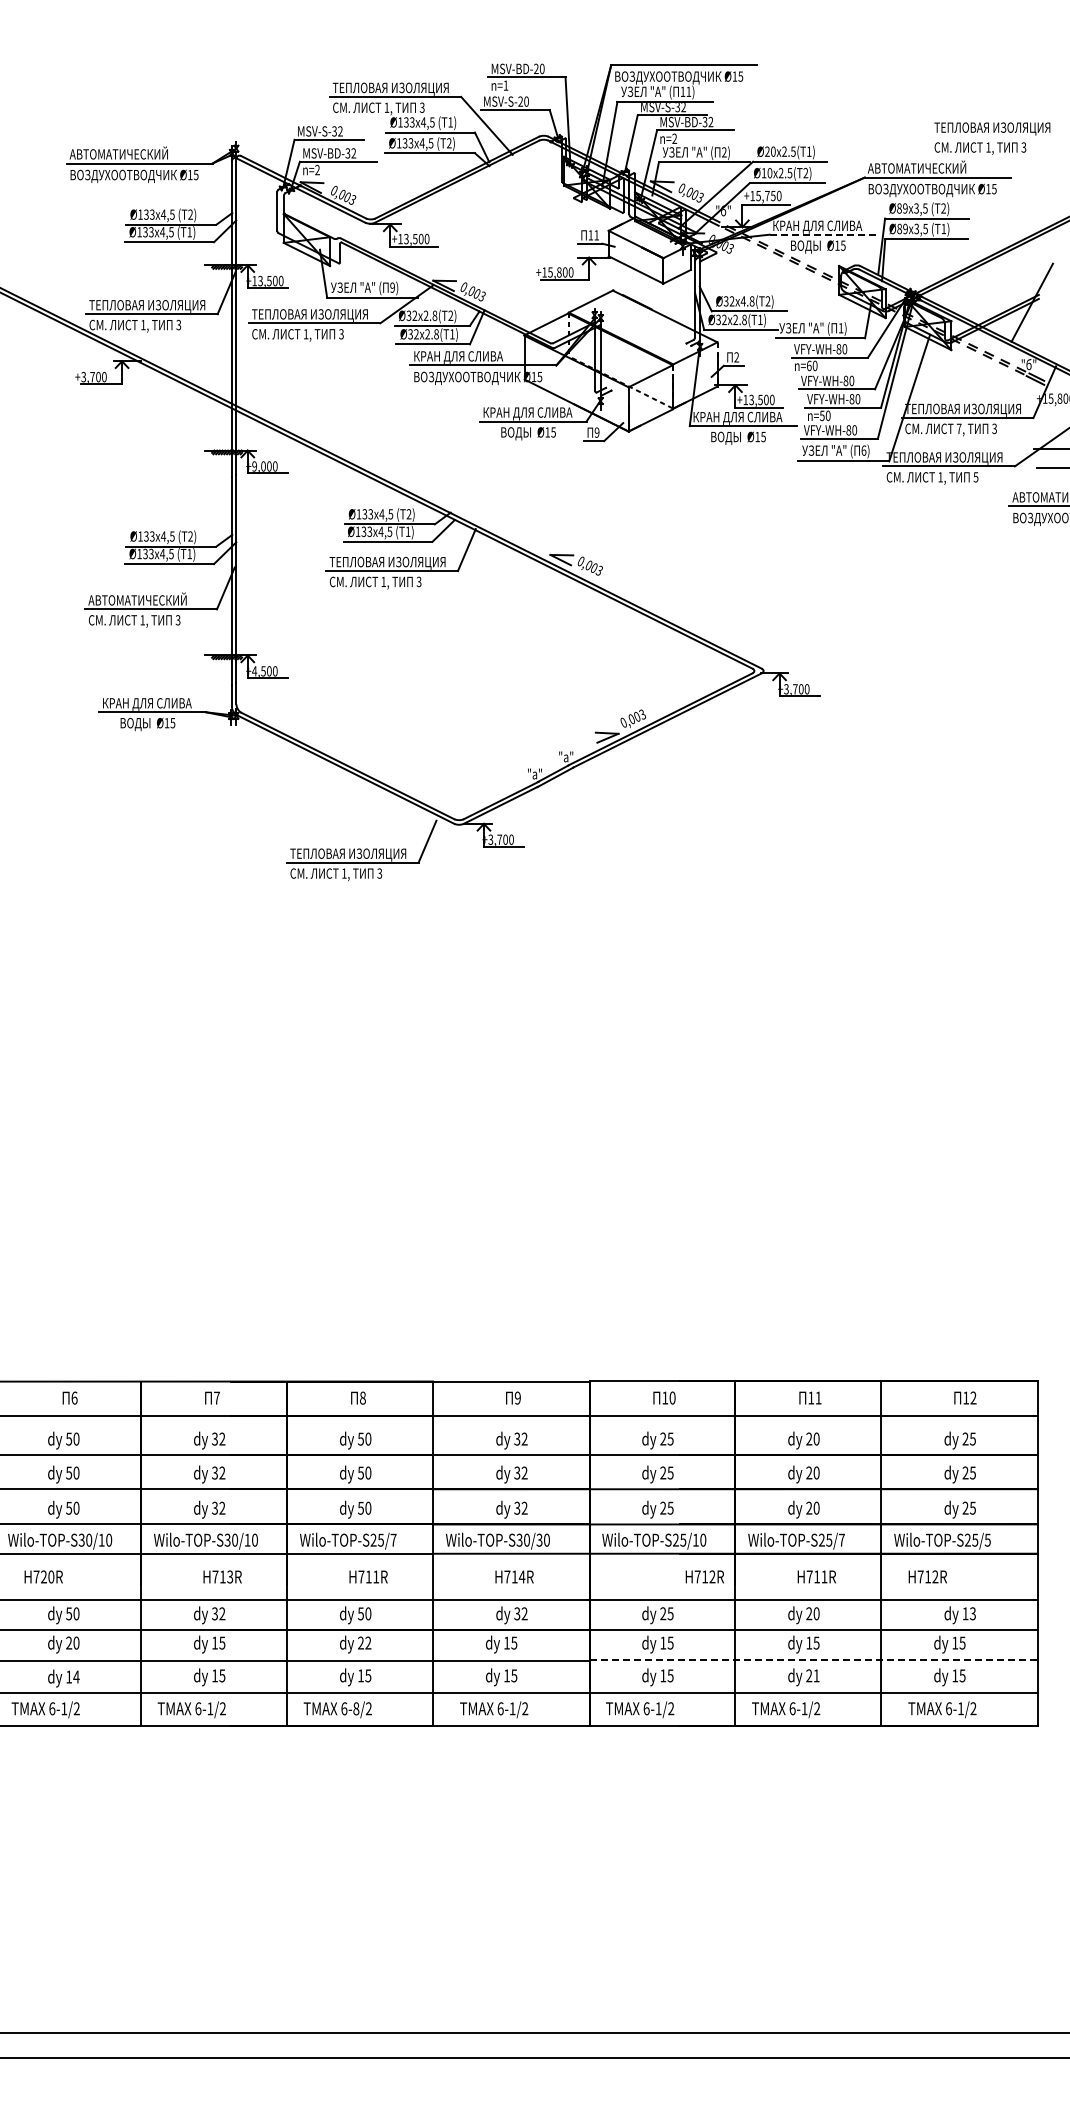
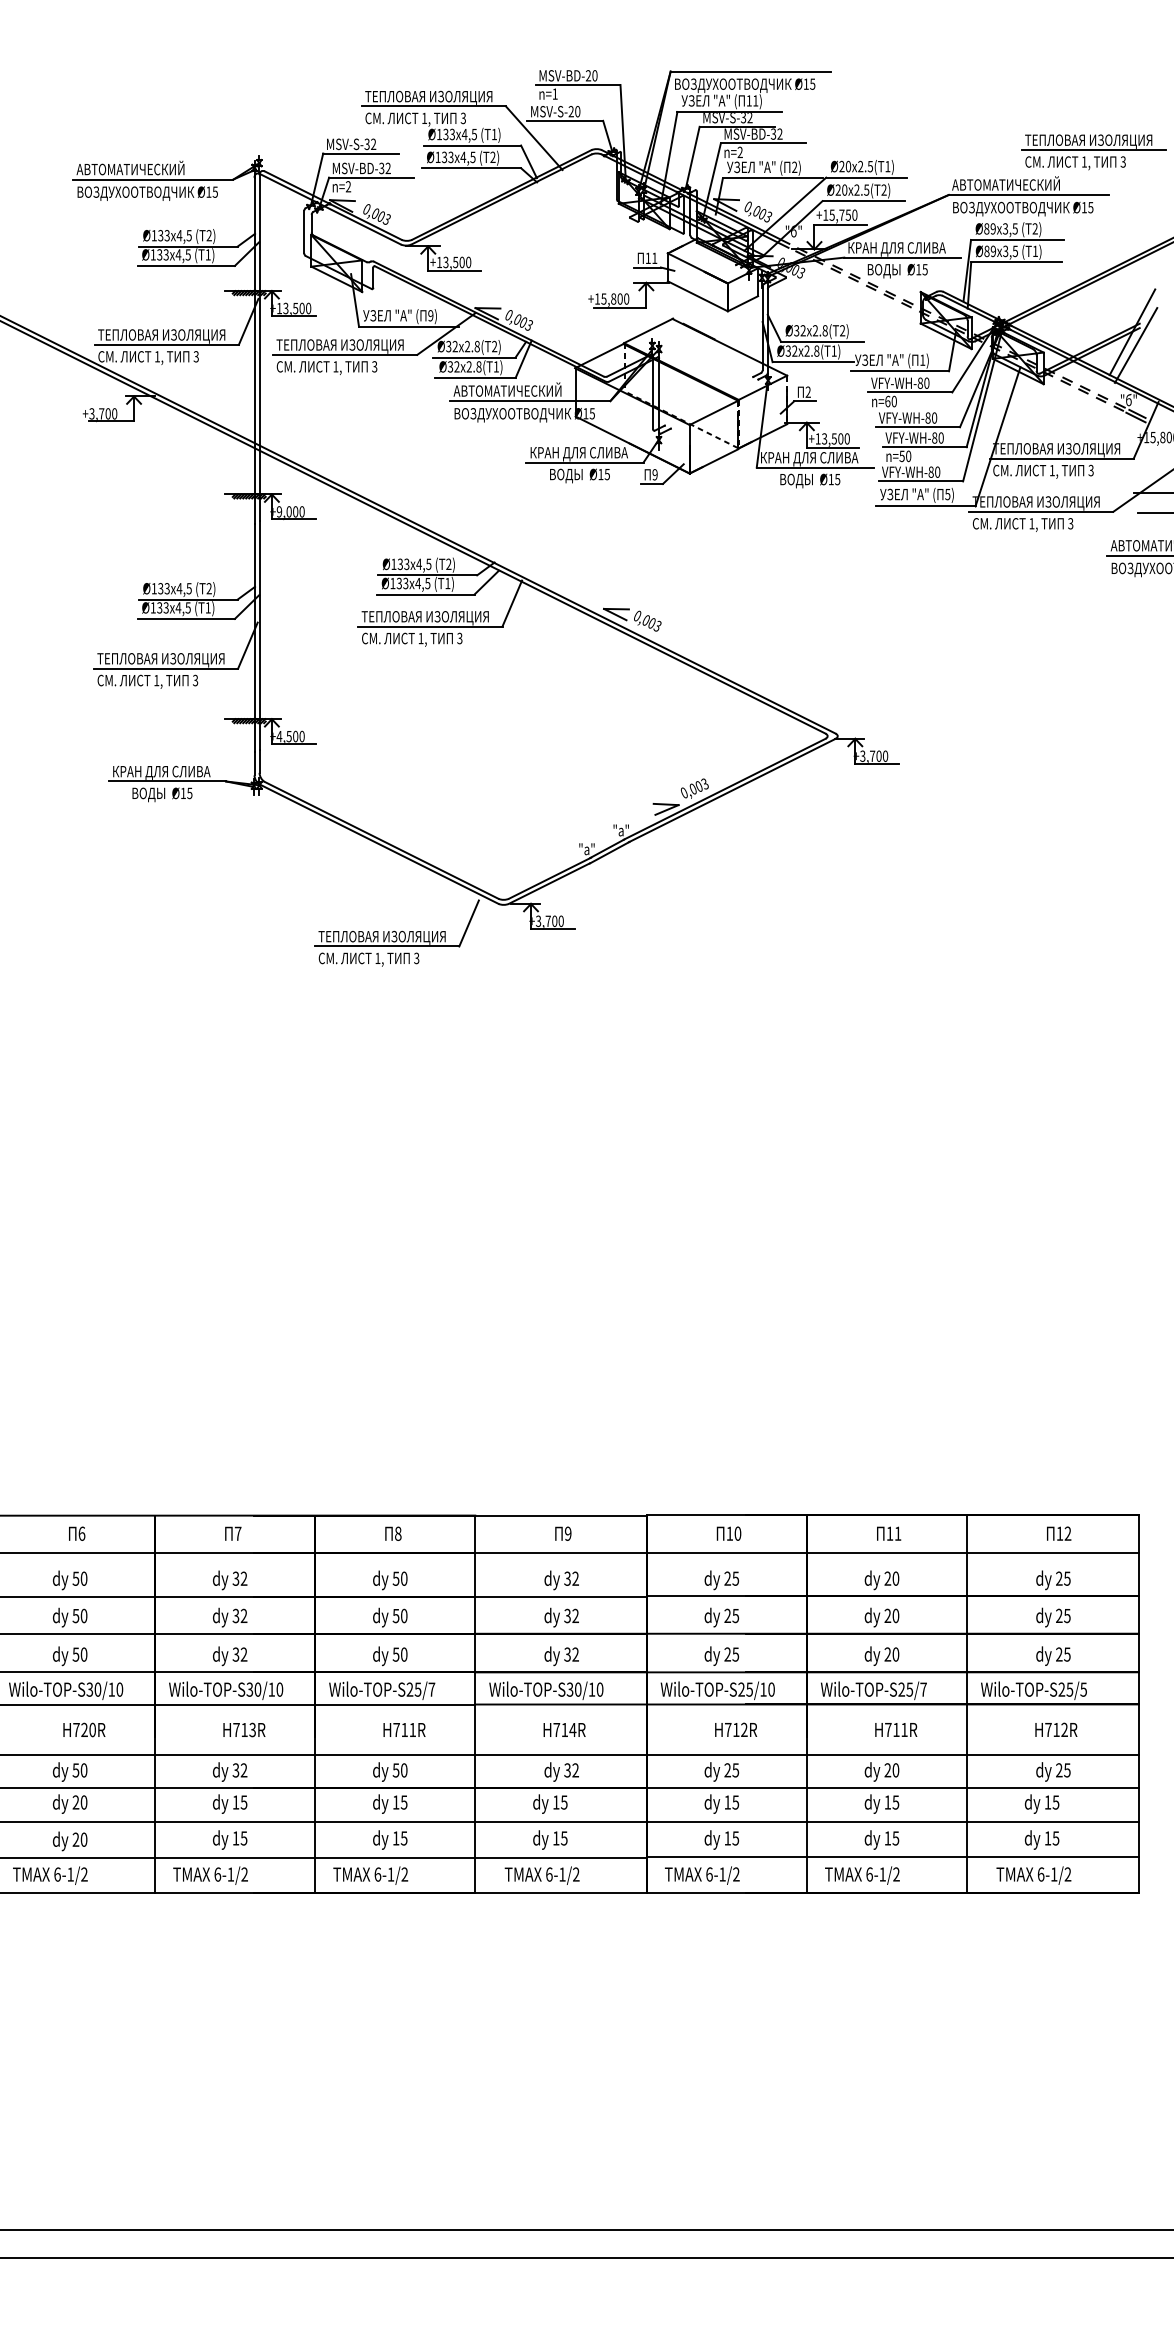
line: (996, 136) -> (1093, 149), added
text: (763, 173) -> (837, 190), Ø10 -> Ø20
line: (822, 234) -> (902, 257), dashed -> solid
text: (742, 301) -> (814, 330), 4.8( -> 2.8(
line: (1035, 314) -> (1135, 345), added
text: (462, 355) -> (507, 390), КРАН ДЛЯ СЛИВА -> АВТОМАТИЧЕСКИЙ
text: (958, 428) -> (1051, 470), 7, -> 1,
text: (863, 450) -> (947, 494), 6) -> 5)
text: (976, 475) -> (1071, 521), 5 -> 3
text: (146, 599) -> (160, 657), АВТОМАТИЧЕСКИЙ -> ТЕПЛОВАЯ ИЗОЛЯЦИЯ
text: (539, 1539) -> (591, 1688), Wilo-TOP-S30/30 -> Wilo-TOP-S30/10
text: (43, 1576) -> (84, 1729), moved
text: (704, 1576) -> (735, 1729), moved
text: (927, 1576) -> (1055, 1729), moved
text: (968, 1613) -> (1062, 1770), 13 -> 25
text: (364, 1642) -> (399, 1801), 22 -> 15
line: (814, 1660) -> (893, 1821), dashed -> solid
text: (812, 1675) -> (891, 1838), 21 -> 15
text: (72, 1676) -> (79, 1839), 14 -> 20
text: (356, 1708) -> (391, 1874), 6-8/2 -> 6-1/2

